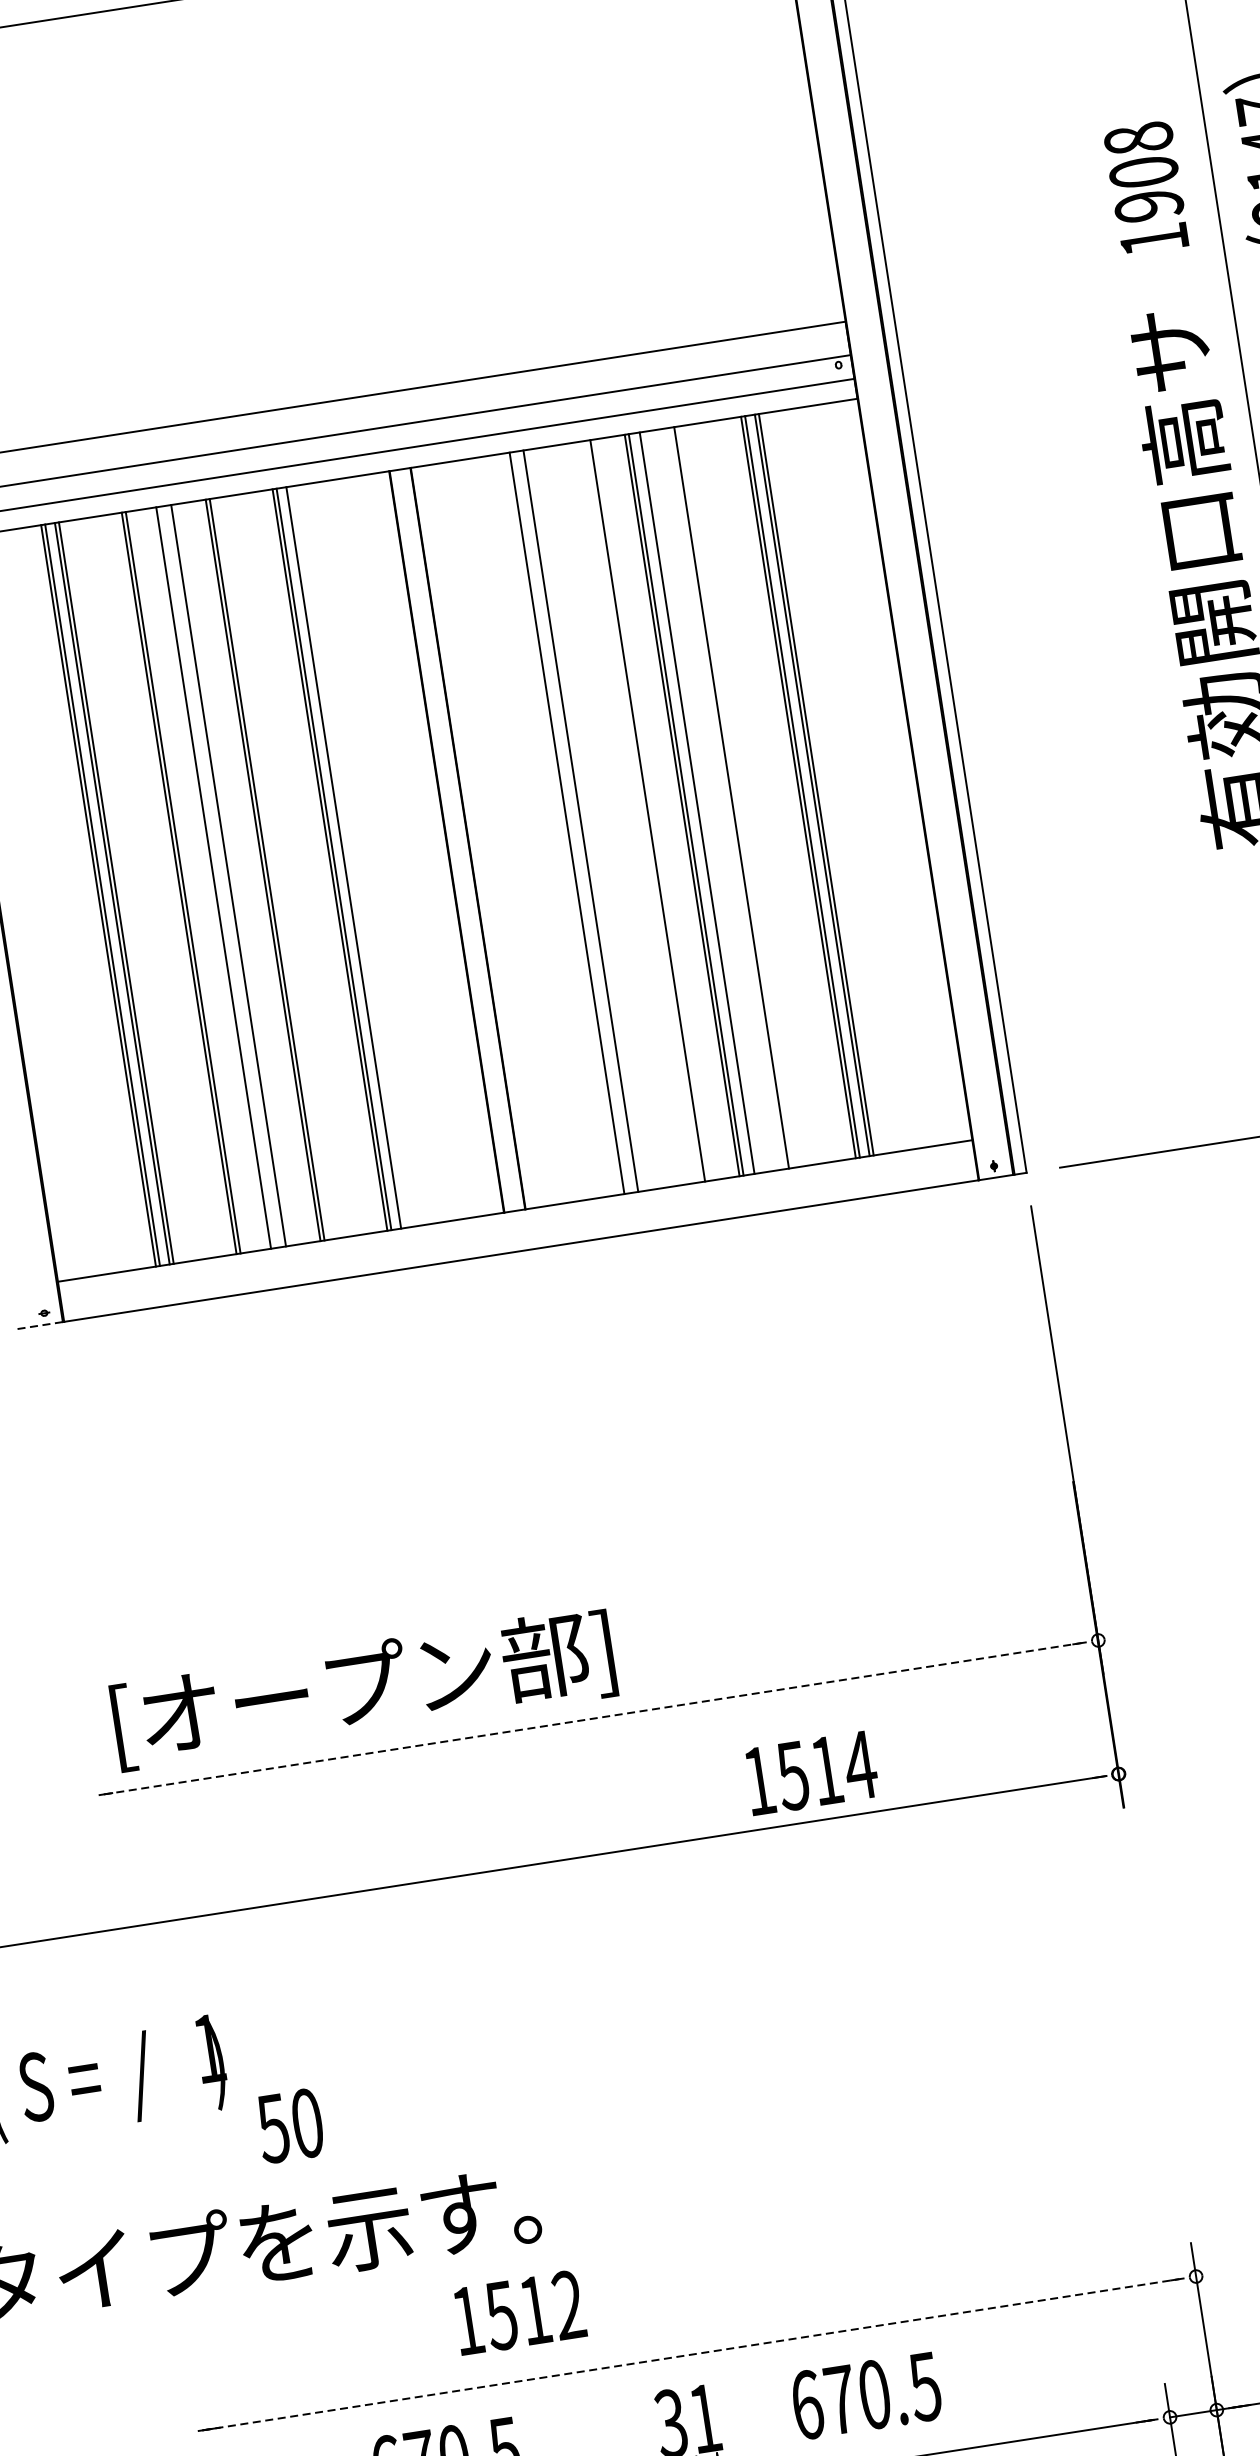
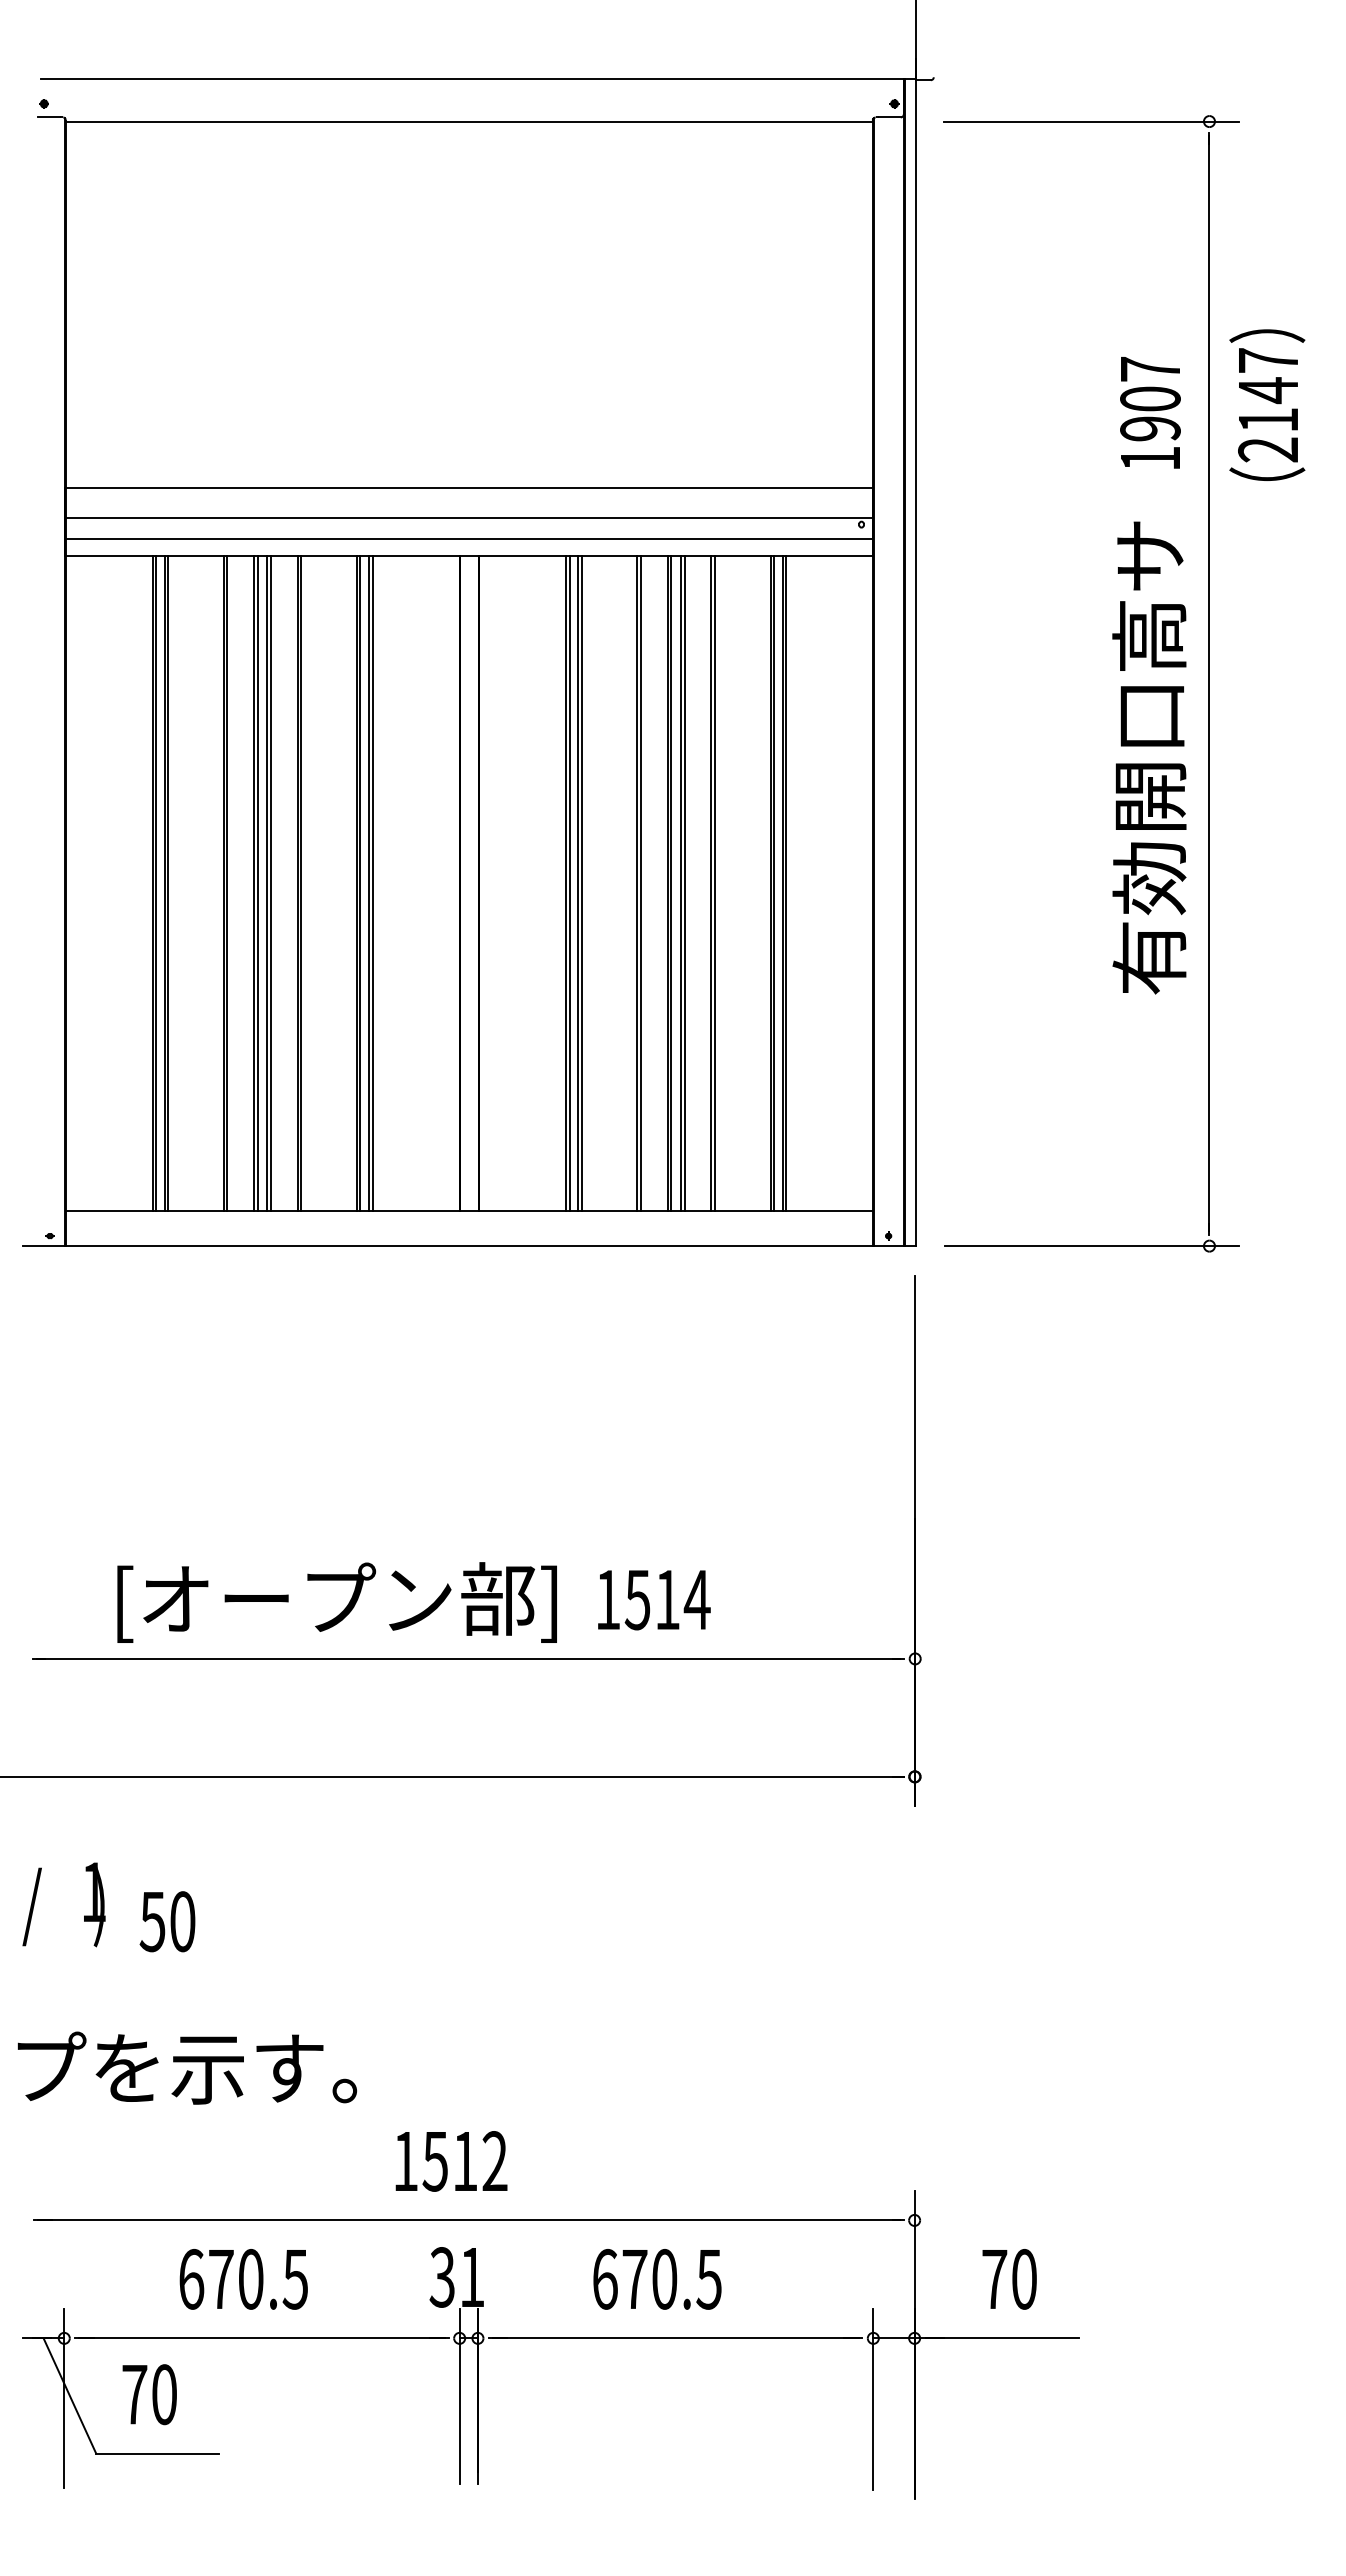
text: (1138, 137) -> (1150, 368), 1908 -> 1907
line: (736, 797) -> (715, 883), added
line: (701, 802) -> (684, 883), added
line: (651, 810) -> (640, 883), added
line: (584, 820) -> (581, 883), added
line: (570, 822) -> (569, 883), added
line: (347, 857) -> (372, 883), added
line: (232, 875) -> (270, 883), added
line: (217, 877) -> (257, 883), added
line: (38, 1326) -> (43, 1246), dashed -> solid
text: (362, 1688) -> (336, 1602), moved
line: (592, 1718) -> (468, 1658), dashed -> solid
text: (811, 1773) -> (654, 1600), moved
text: (290, 2125) -> (167, 1921), moved
text: (519, 2312) -> (451, 2161), moved
line: (691, 2354) -> (469, 2220), dashed -> solid
text: (866, 2396) -> (657, 2279), moved

